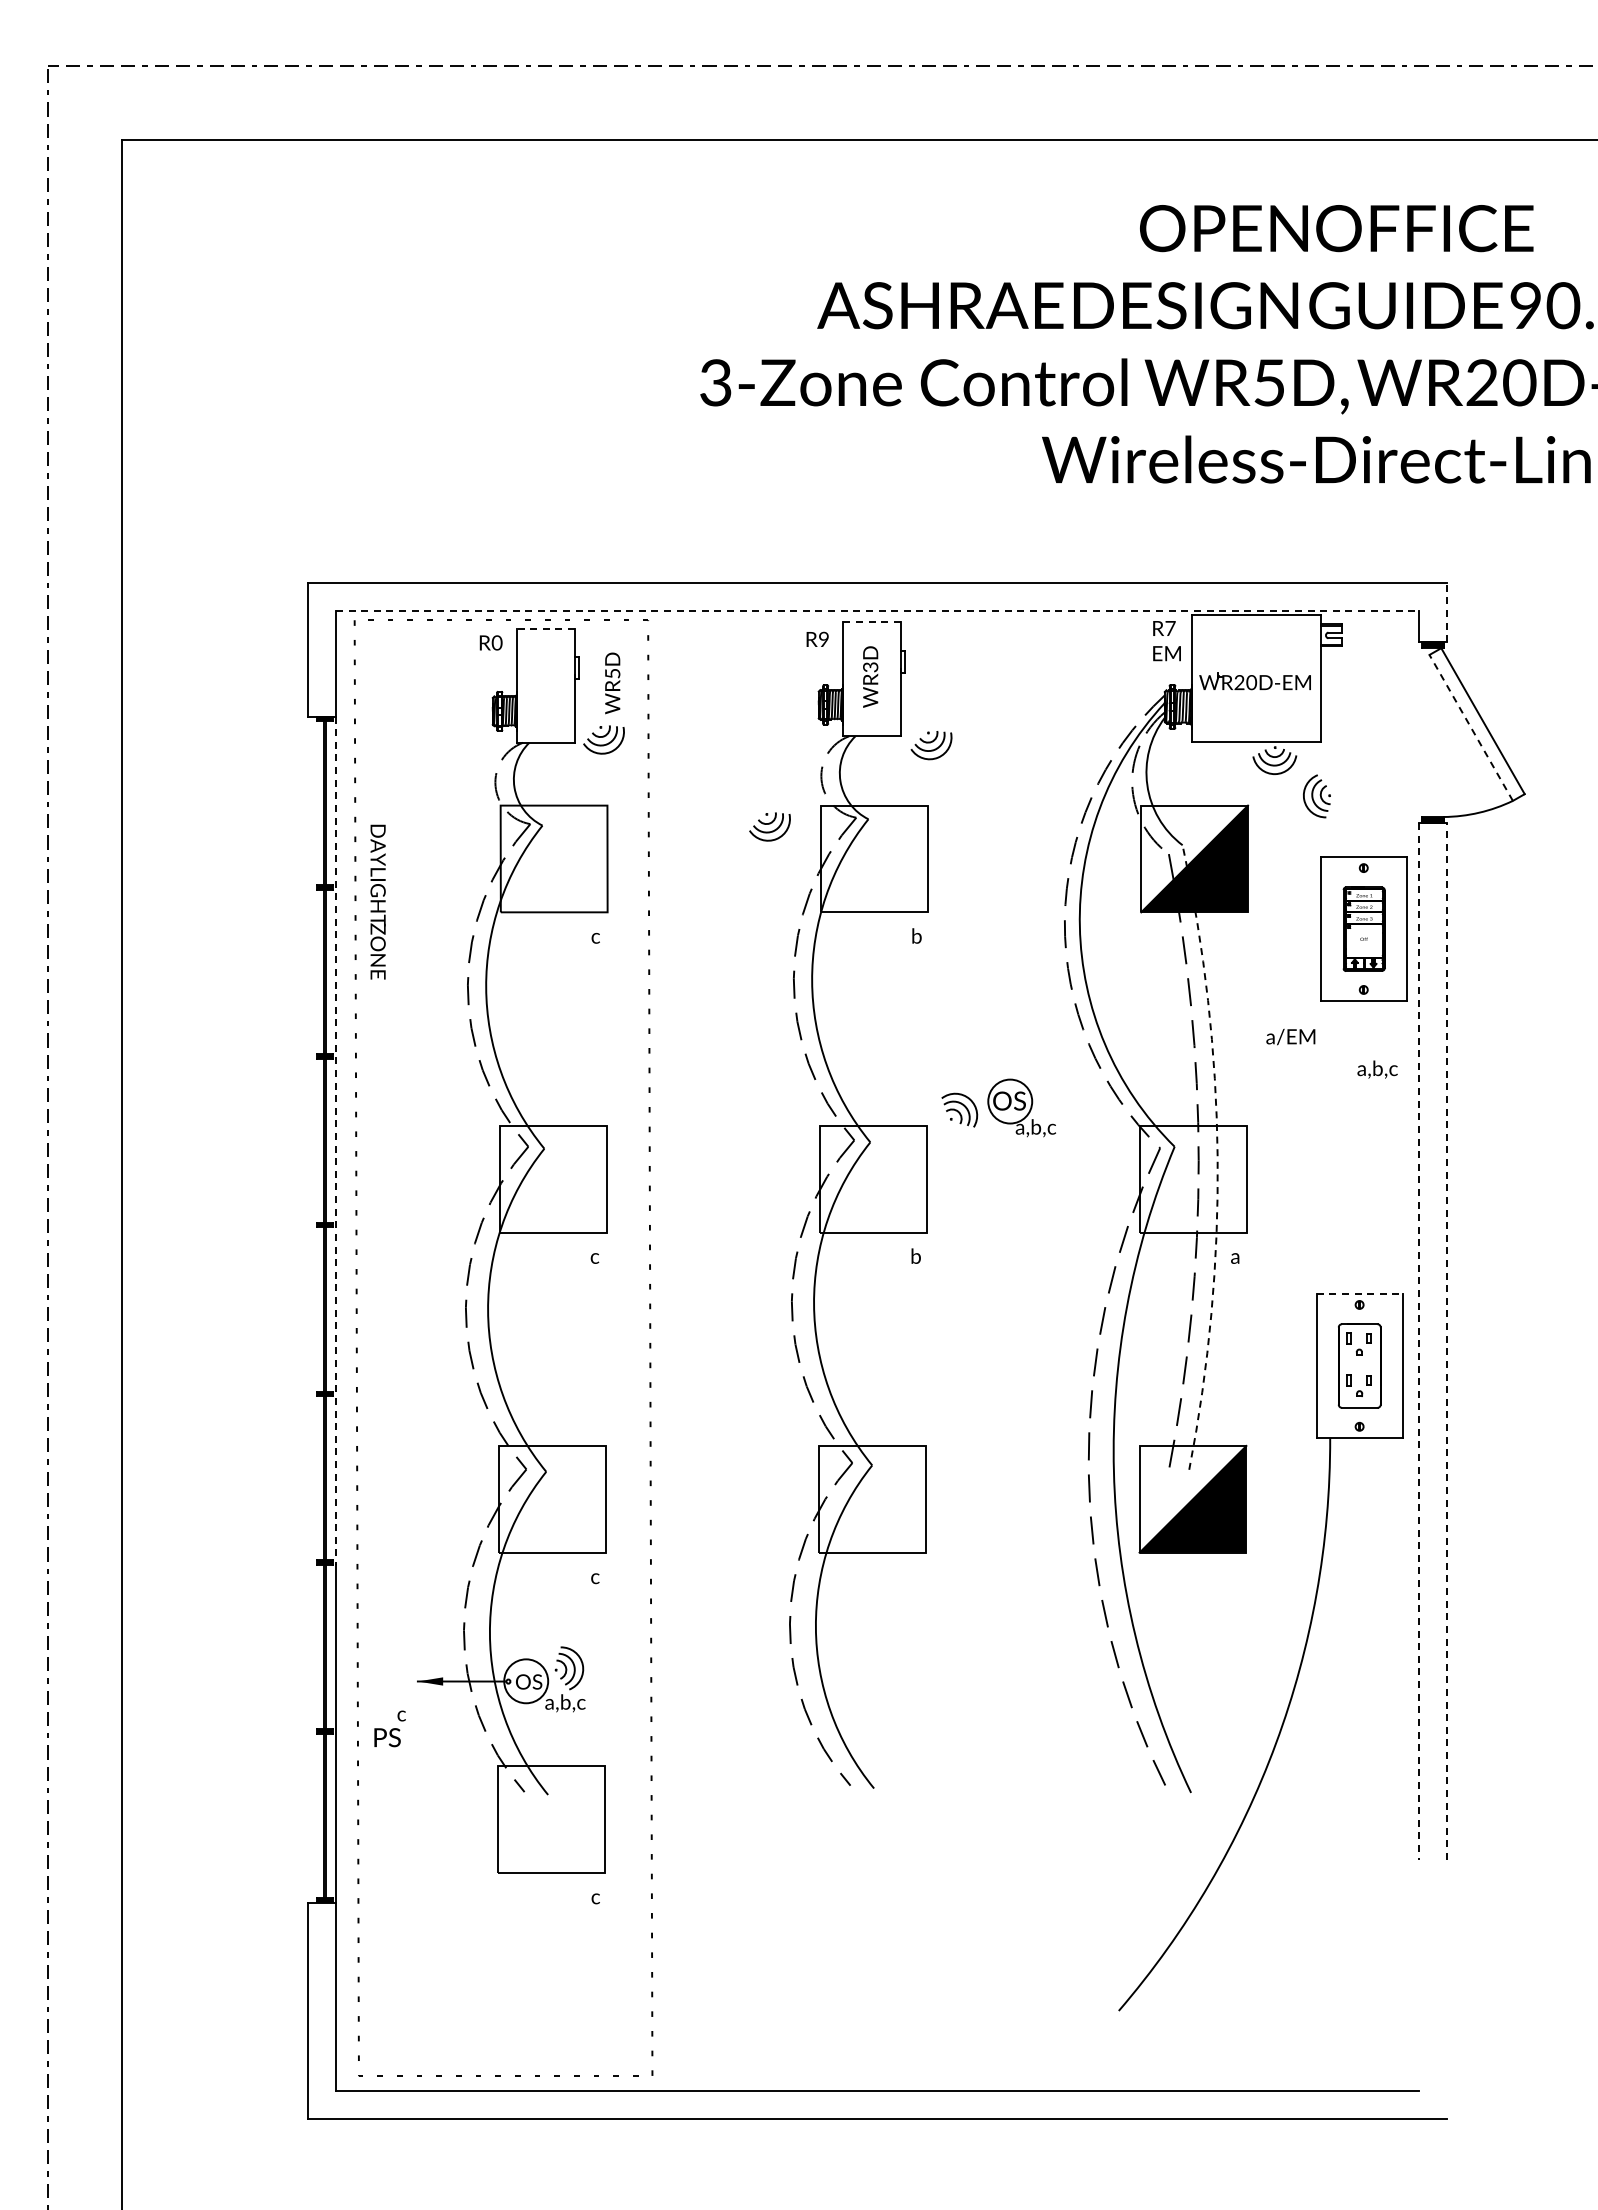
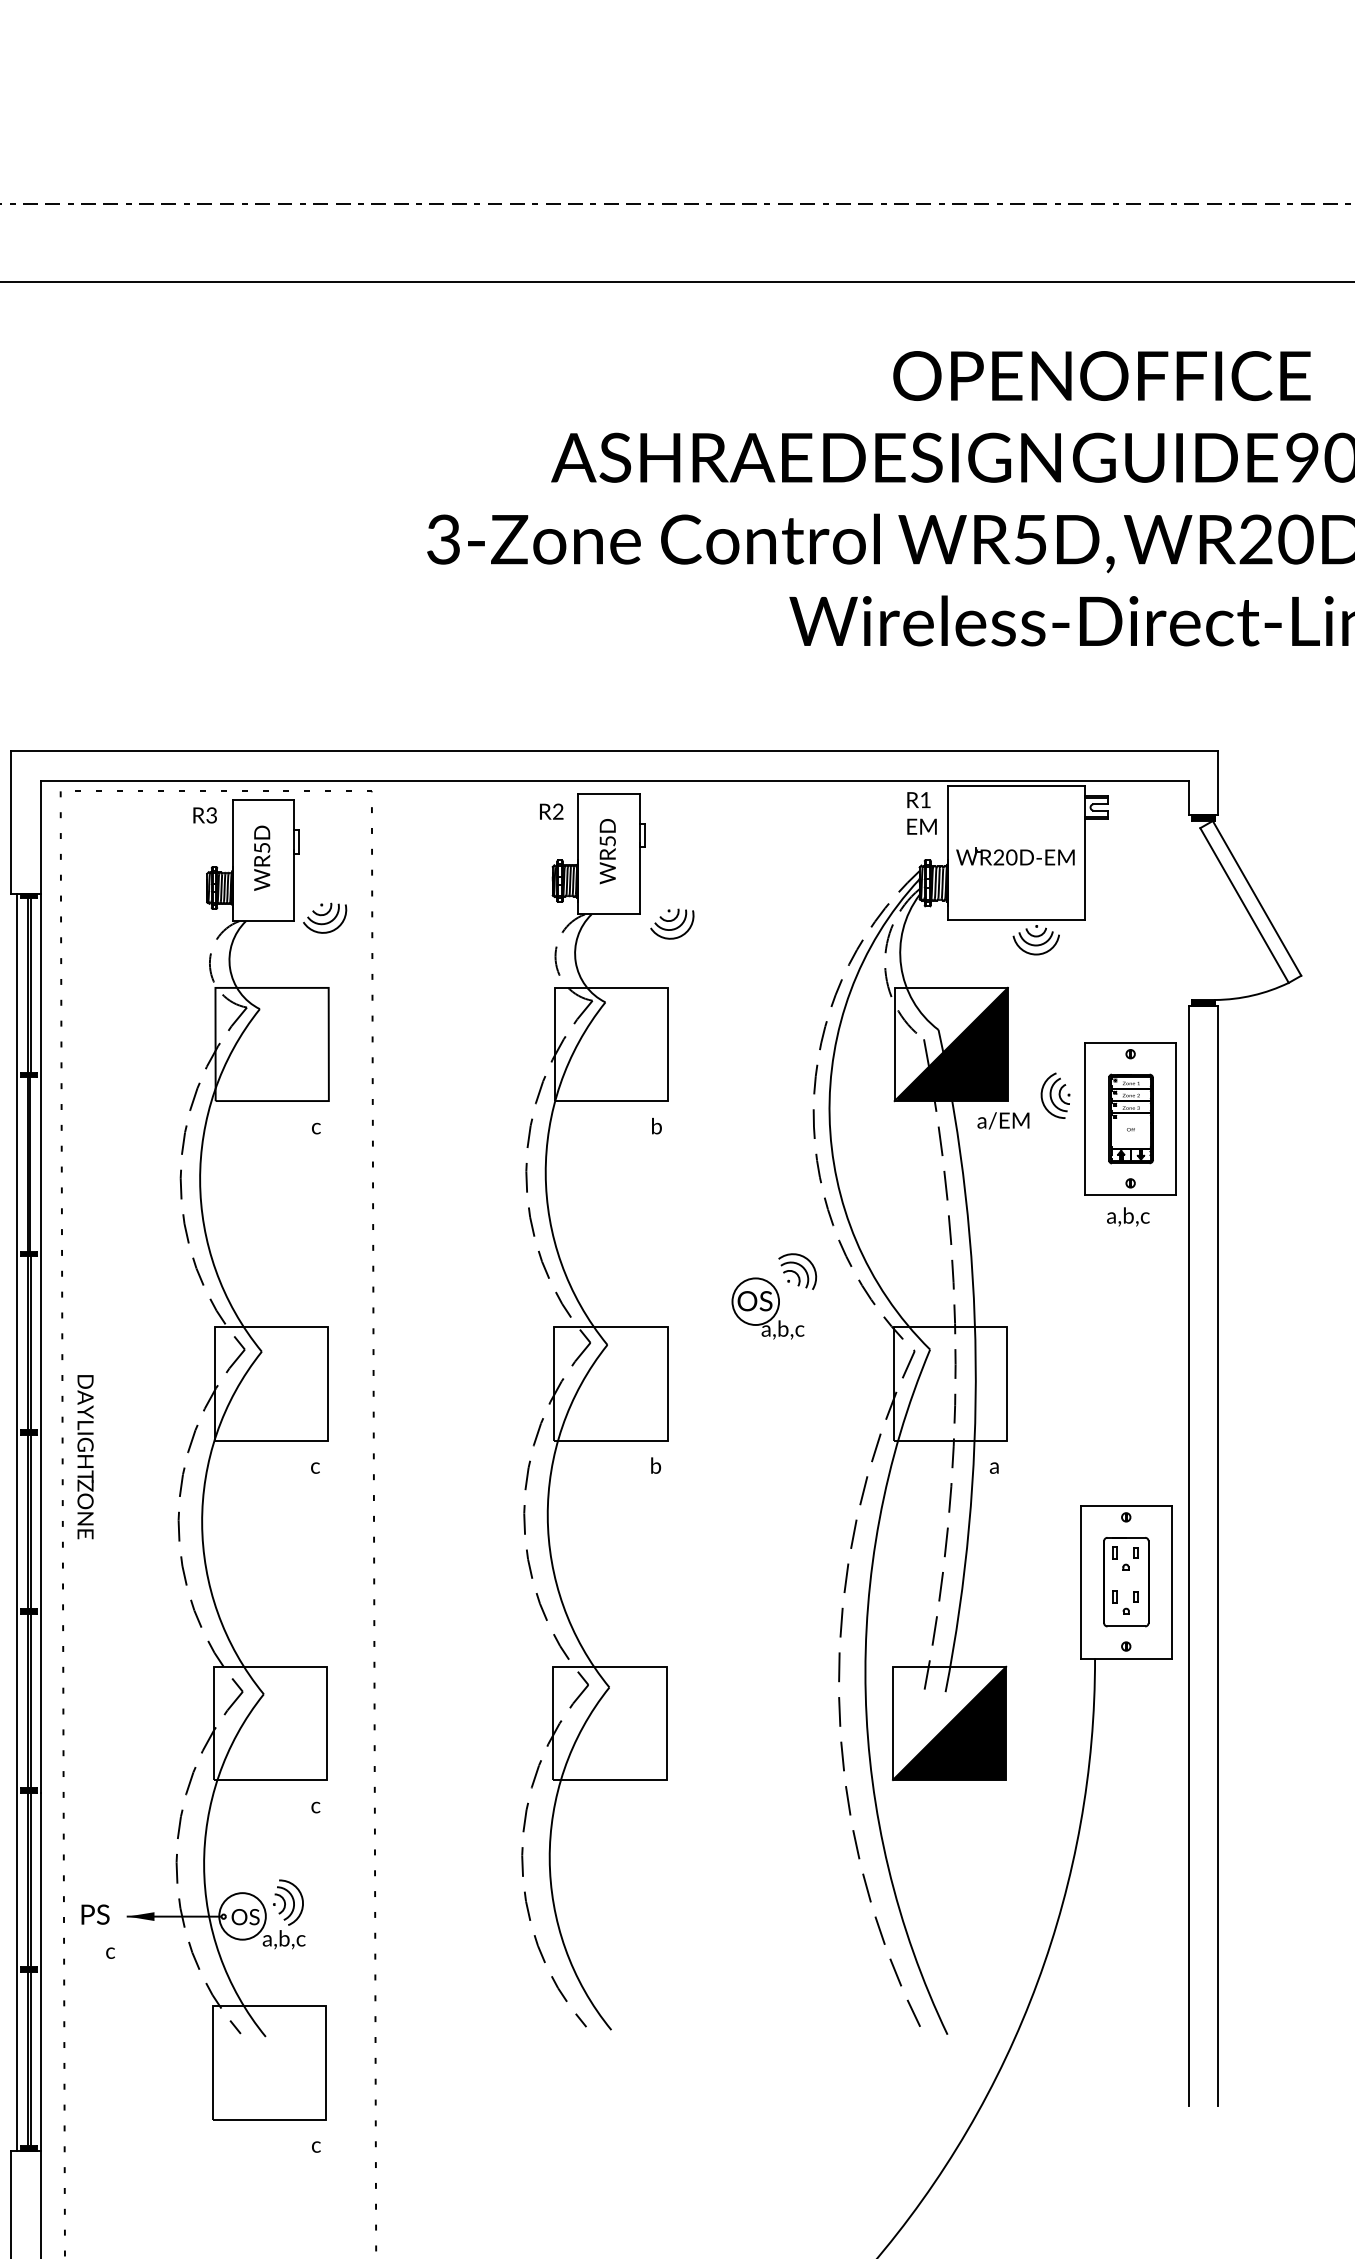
line: (877, 610) -> (615, 781), dashed -> solid
line: (1446, 612) -> (1218, 783), dashed -> solid
line: (871, 622) -> (608, 793), dashed -> solid
line: (545, 628) -> (263, 800), dashed -> solid
text: (1170, 628) -> (925, 800), R7 -> R1
text: (823, 639) -> (557, 811), R9 -> R2
text: (496, 642) -> (211, 814), R0 -> R3
text: (870, 667) -> (607, 841), WR3D -> WR5D
text: (612, 683) -> (261, 858), moved
line: (1470, 727) -> (1243, 905), dashed -> solid
part: (1316, 796) -> (1055, 1095), moved
part: (769, 826) -> (500, 1010), removed
text: (377, 901) -> (84, 1456), moved
text: (1290, 1036) -> (1003, 1120), moved
text: (1377, 1069) -> (1128, 1216), moved
part: (959, 1109) -> (797, 1270), moved
line: (335, 1141) -> (40, 1344), dashed -> solid
arc: (1217, 1157) -> (975, 1361), dashed -> solid
line: (1359, 1294) -> (1126, 1506), dashed -> solid
line: (313, 1309) -> (17, 1522), added
line: (1446, 1341) -> (1218, 1556), dashed -> solid
line: (1418, 1342) -> (1188, 1557), dashed -> solid
text: (387, 1737) -> (95, 1914), moved

